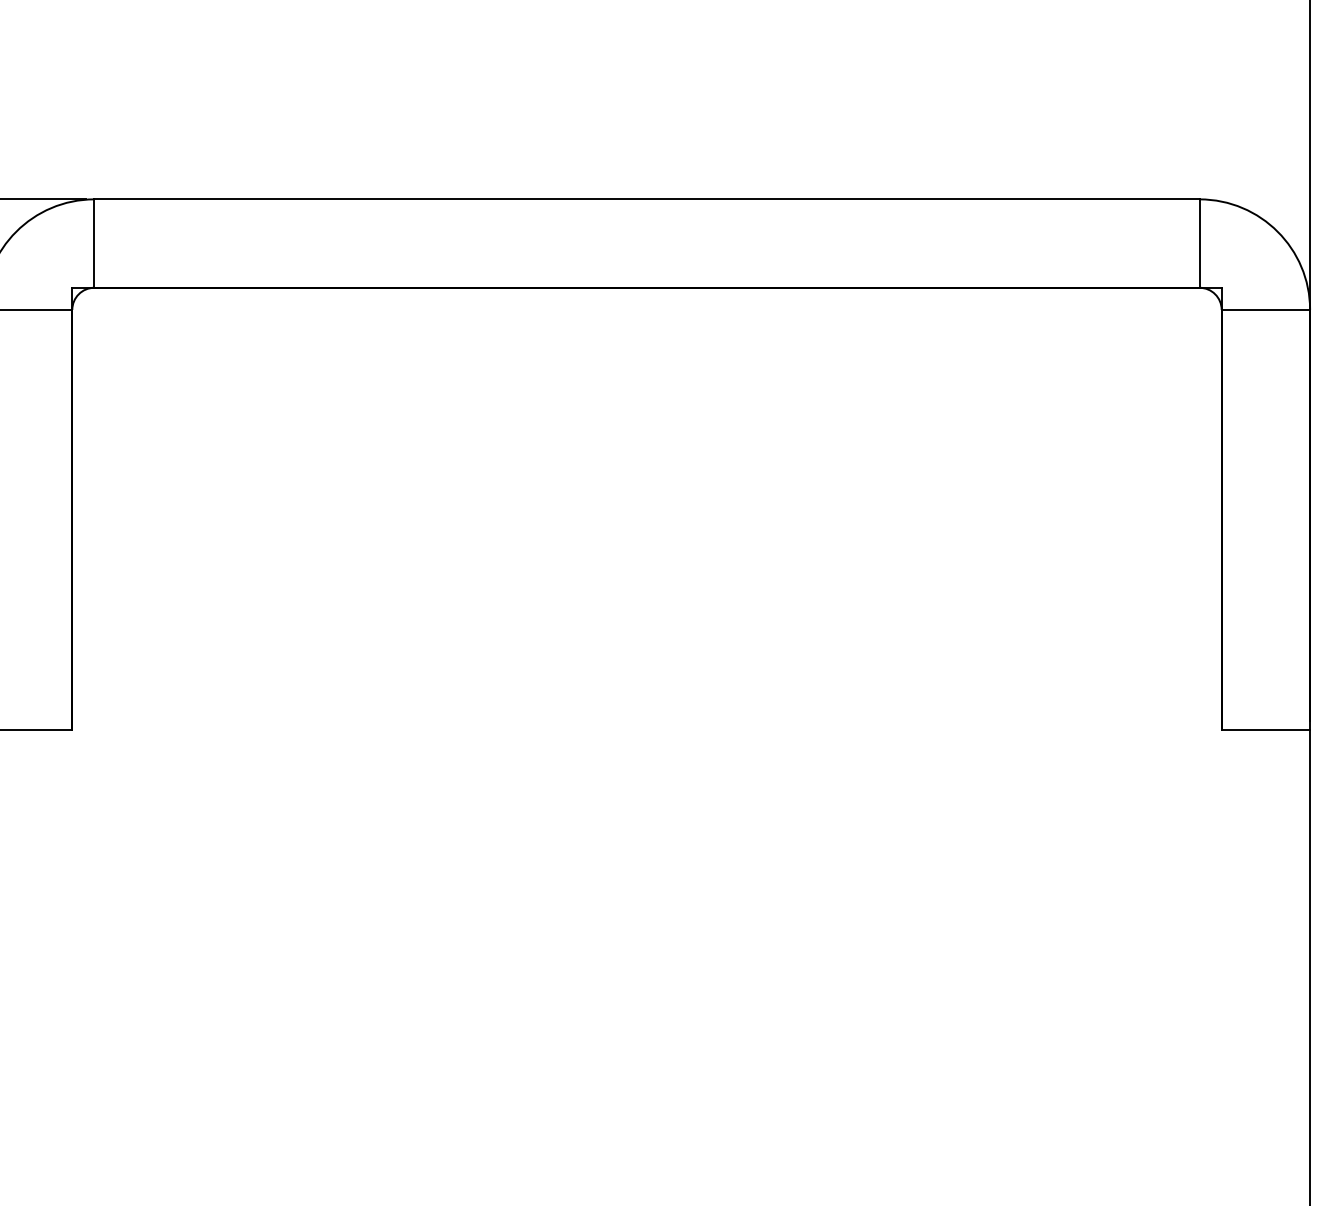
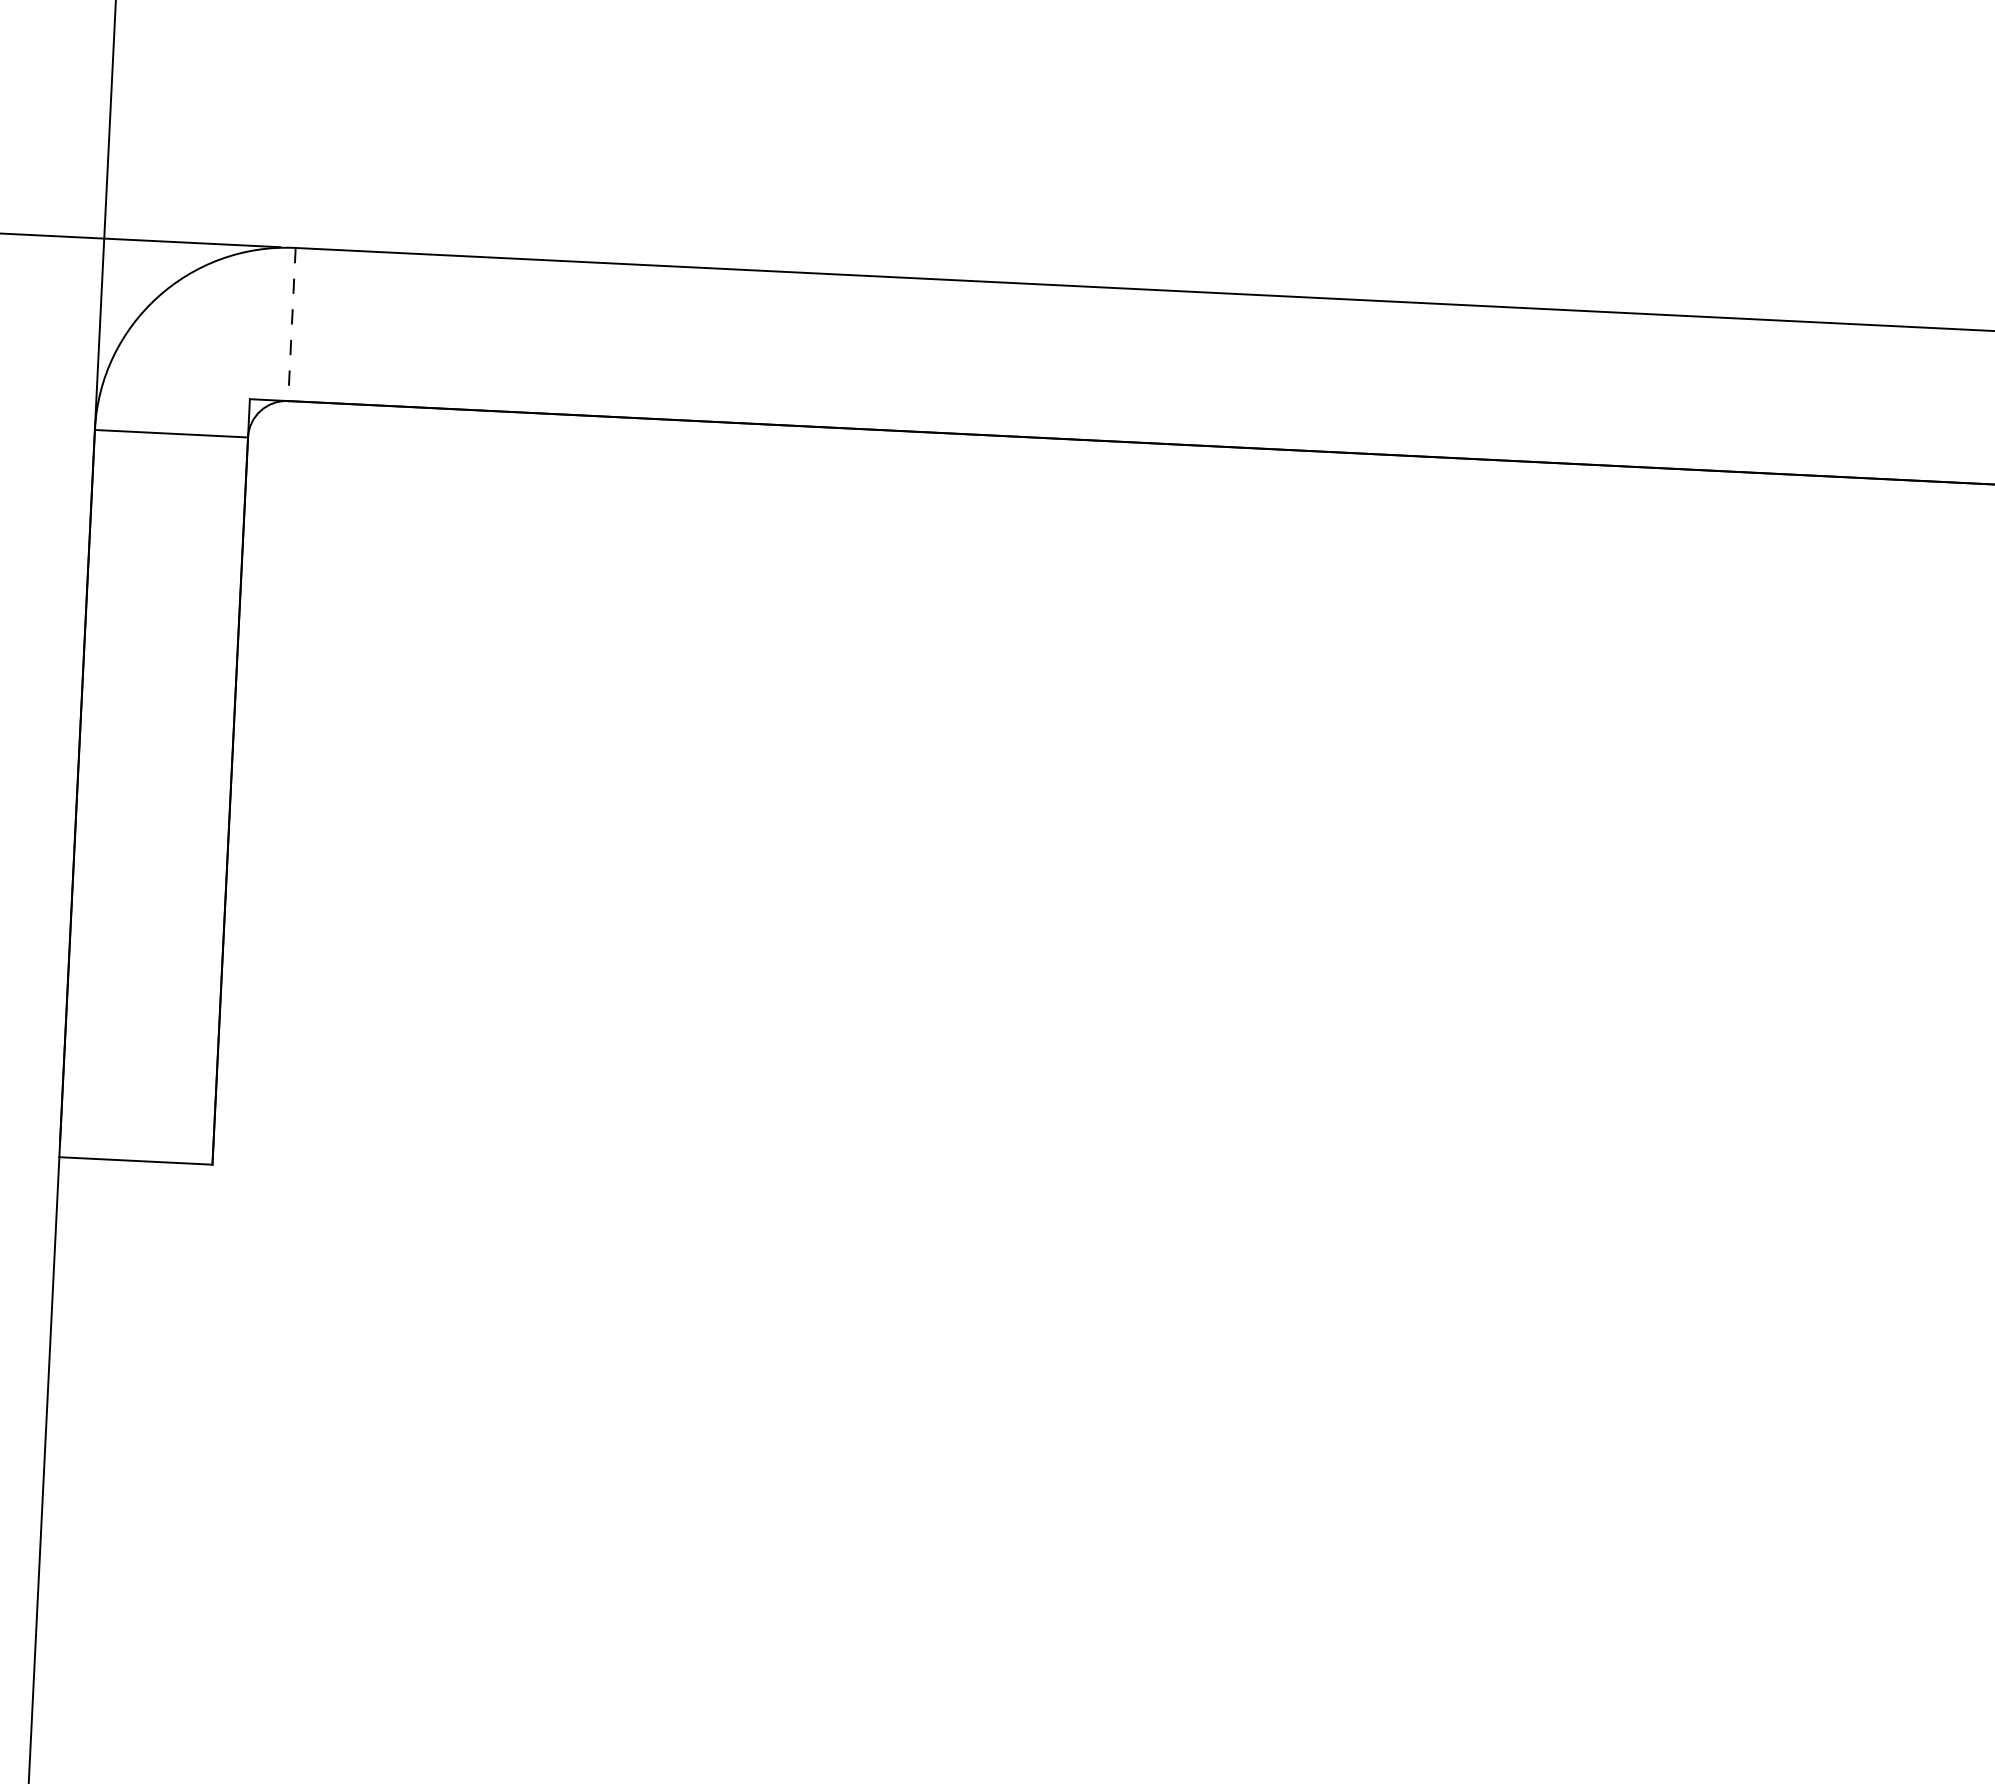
line: (94, 244) -> (292, 326), solid -> dashed

